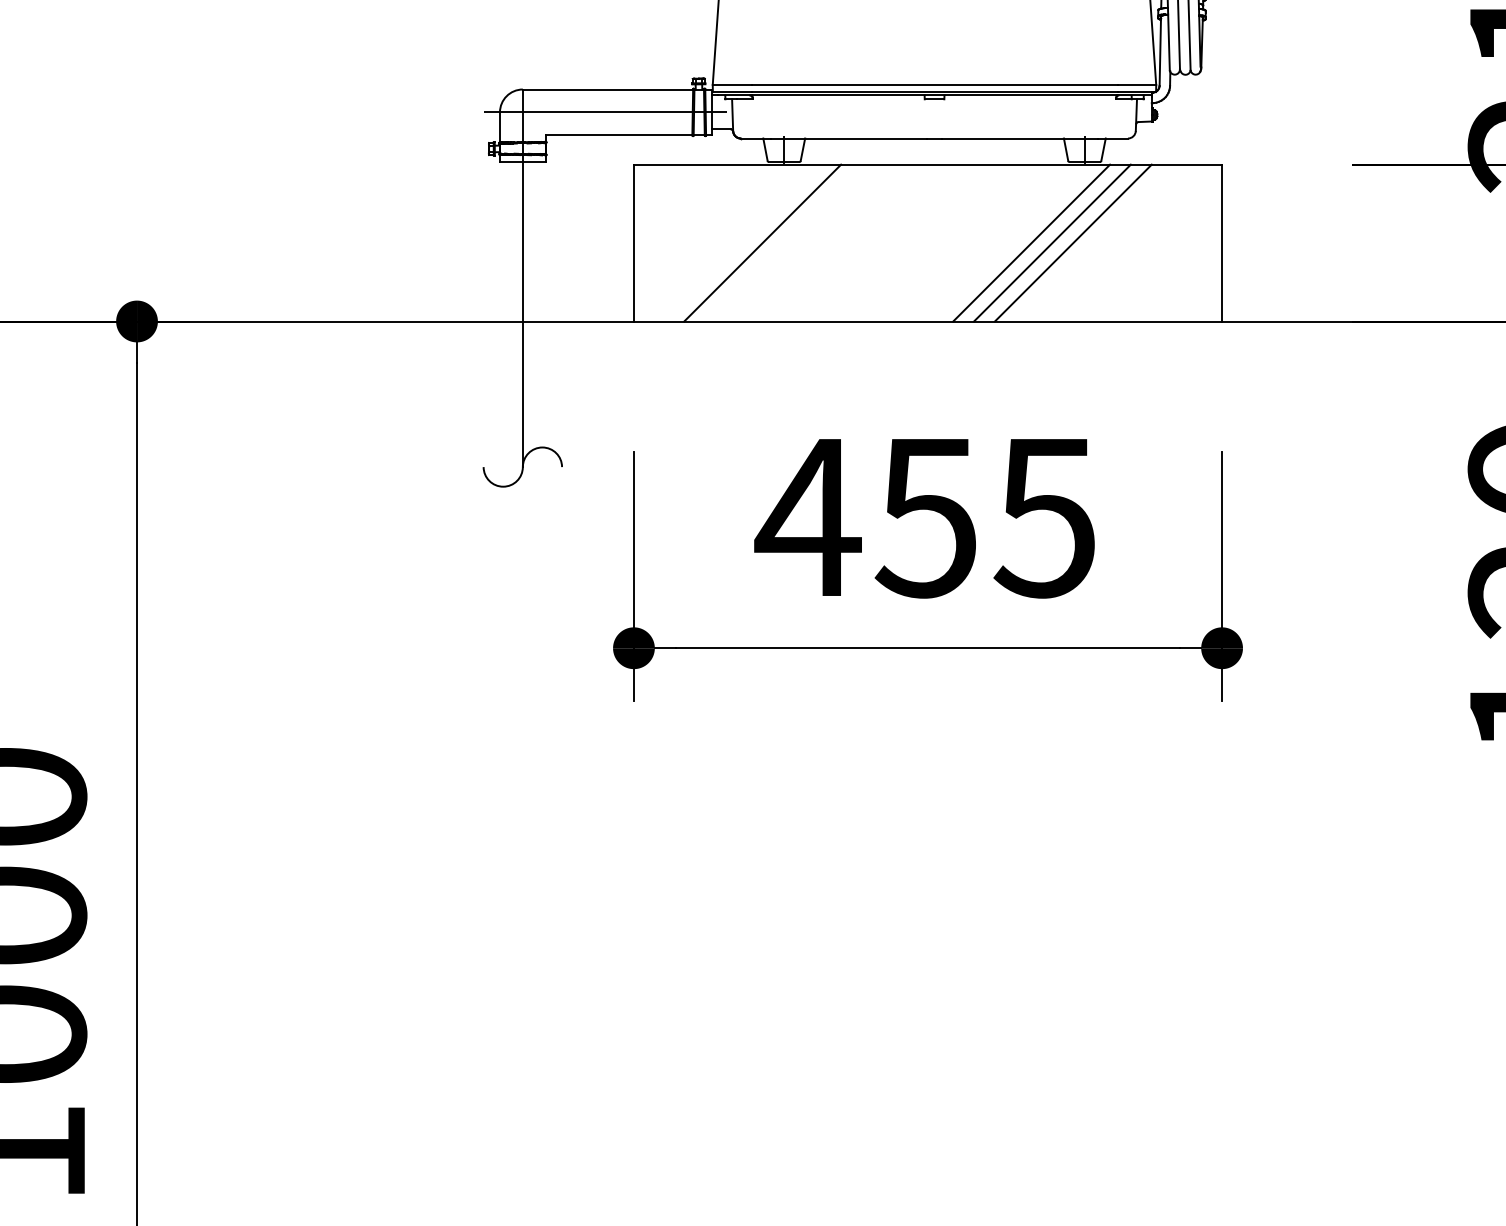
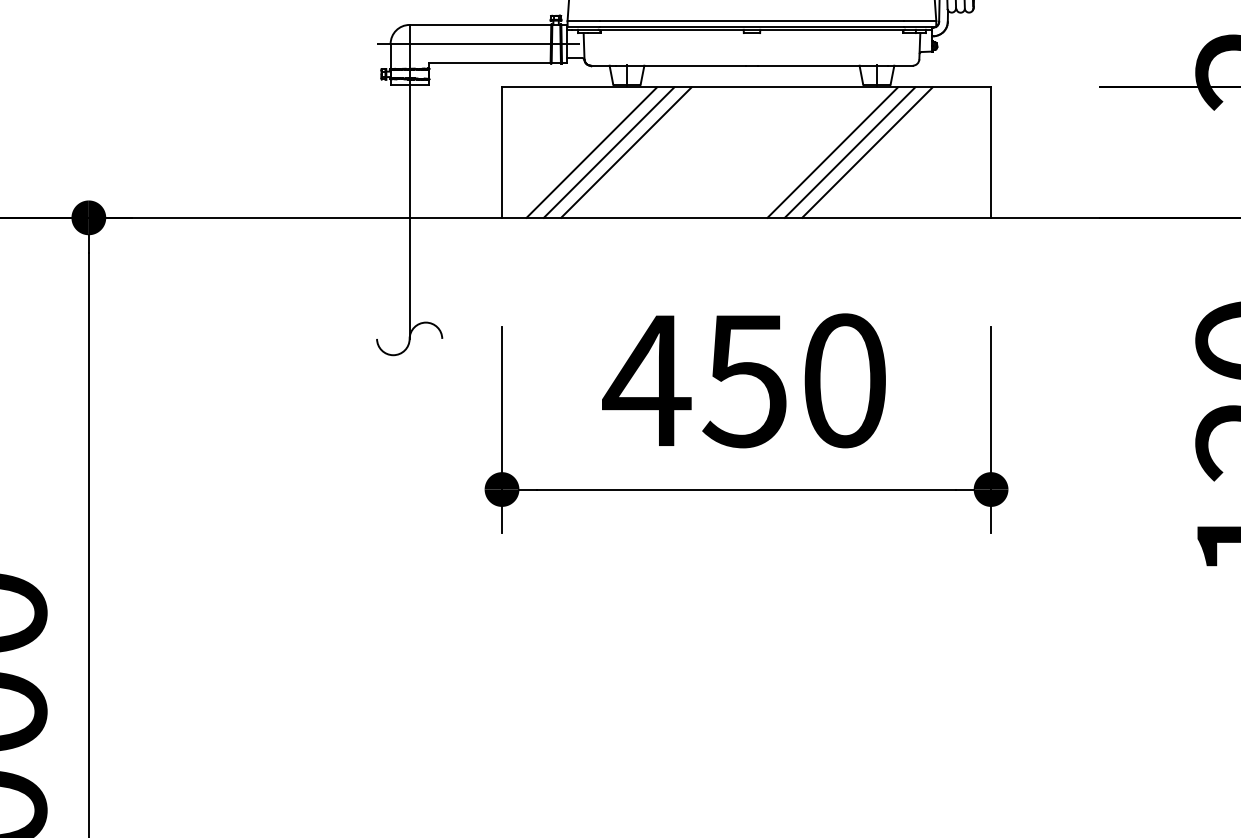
line: (741, 242) -> (591, 152), added
line: (783, 242) -> (626, 152), added
text: (1044, 517) -> (843, 380), 455 -> 450

